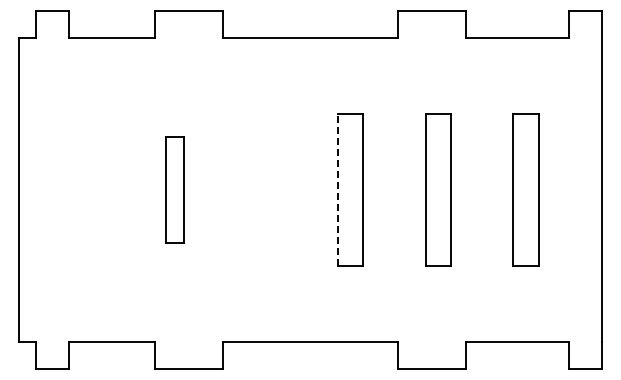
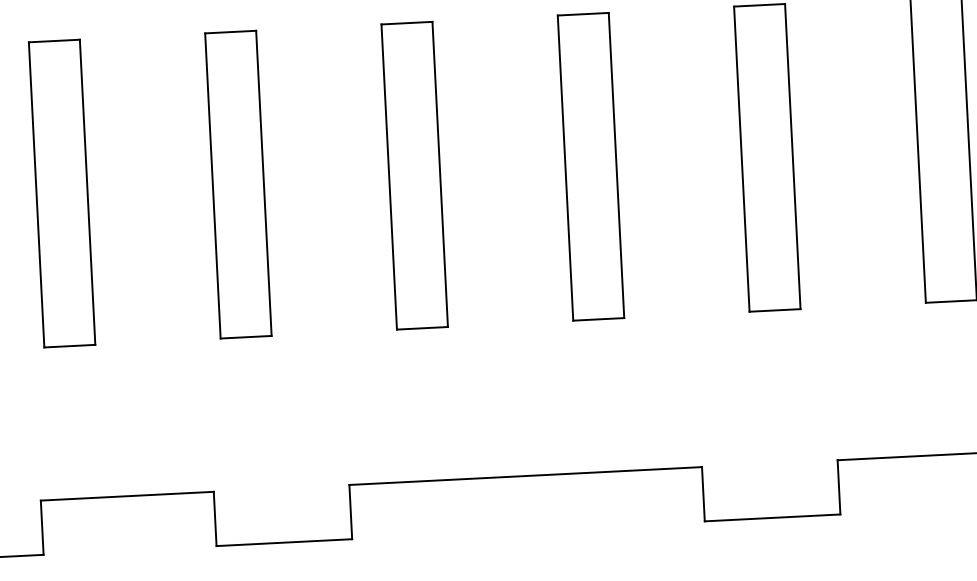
part: (87, 189) -> (62, 192), added
part: (175, 189) -> (238, 183), size x1.43
part: (262, 189) -> (413, 174), added
line: (337, 190) -> (564, 169), dashed -> solid

